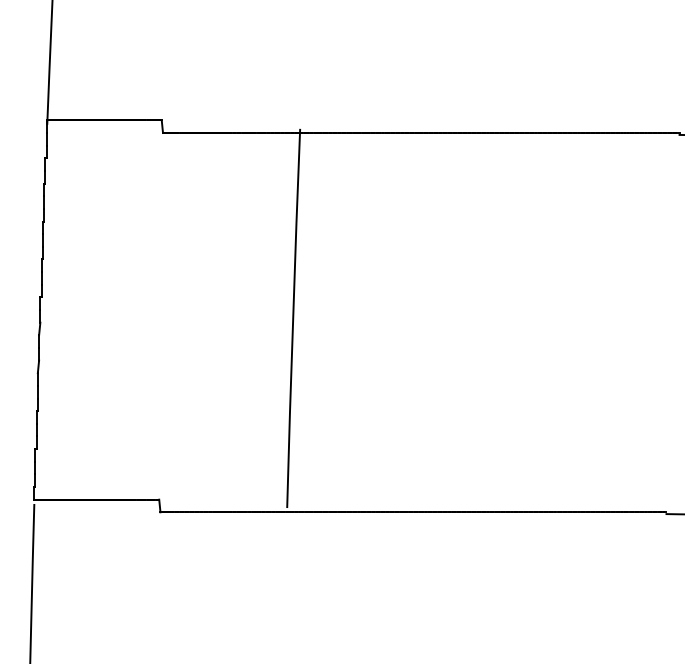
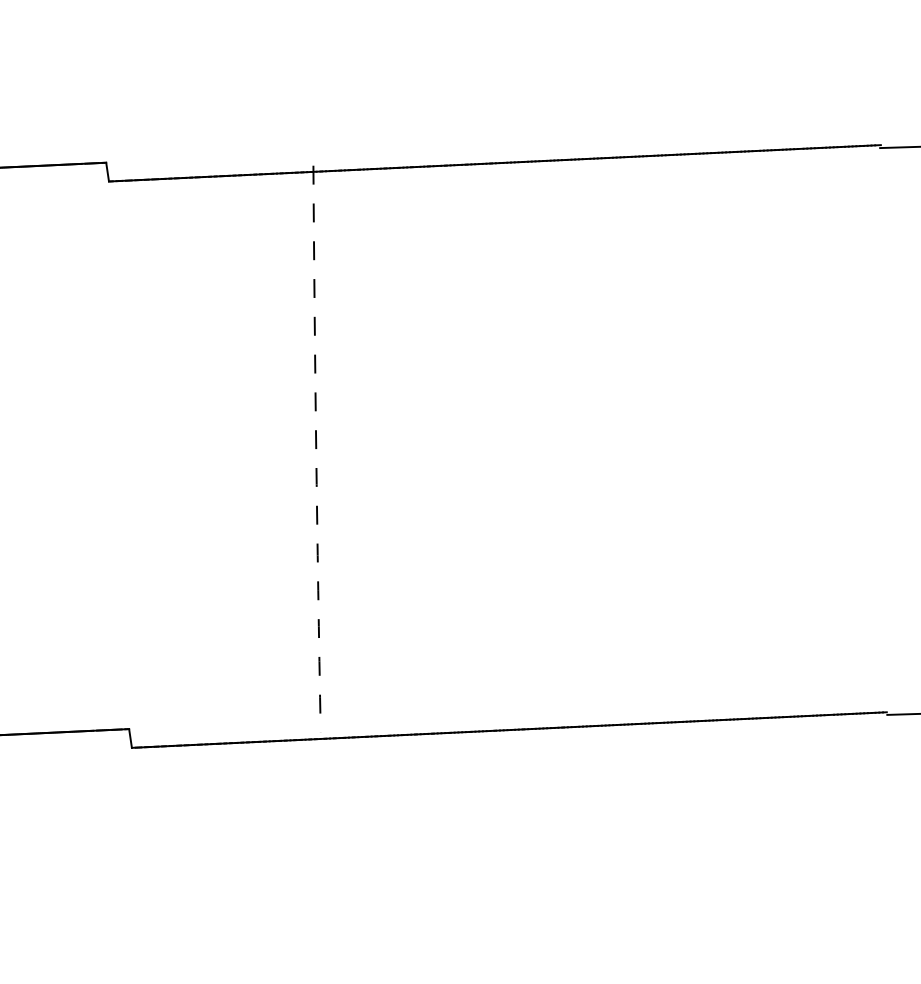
arc: (293, 318) -> (316, 449), solid -> dashed

